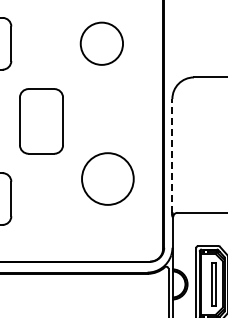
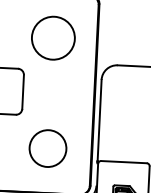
circle: (101, 43) -> (53, 38), size x1.43
line: (172, 155) -> (99, 120), dashed -> solid
circle: (107, 178) -> (47, 148), moved

